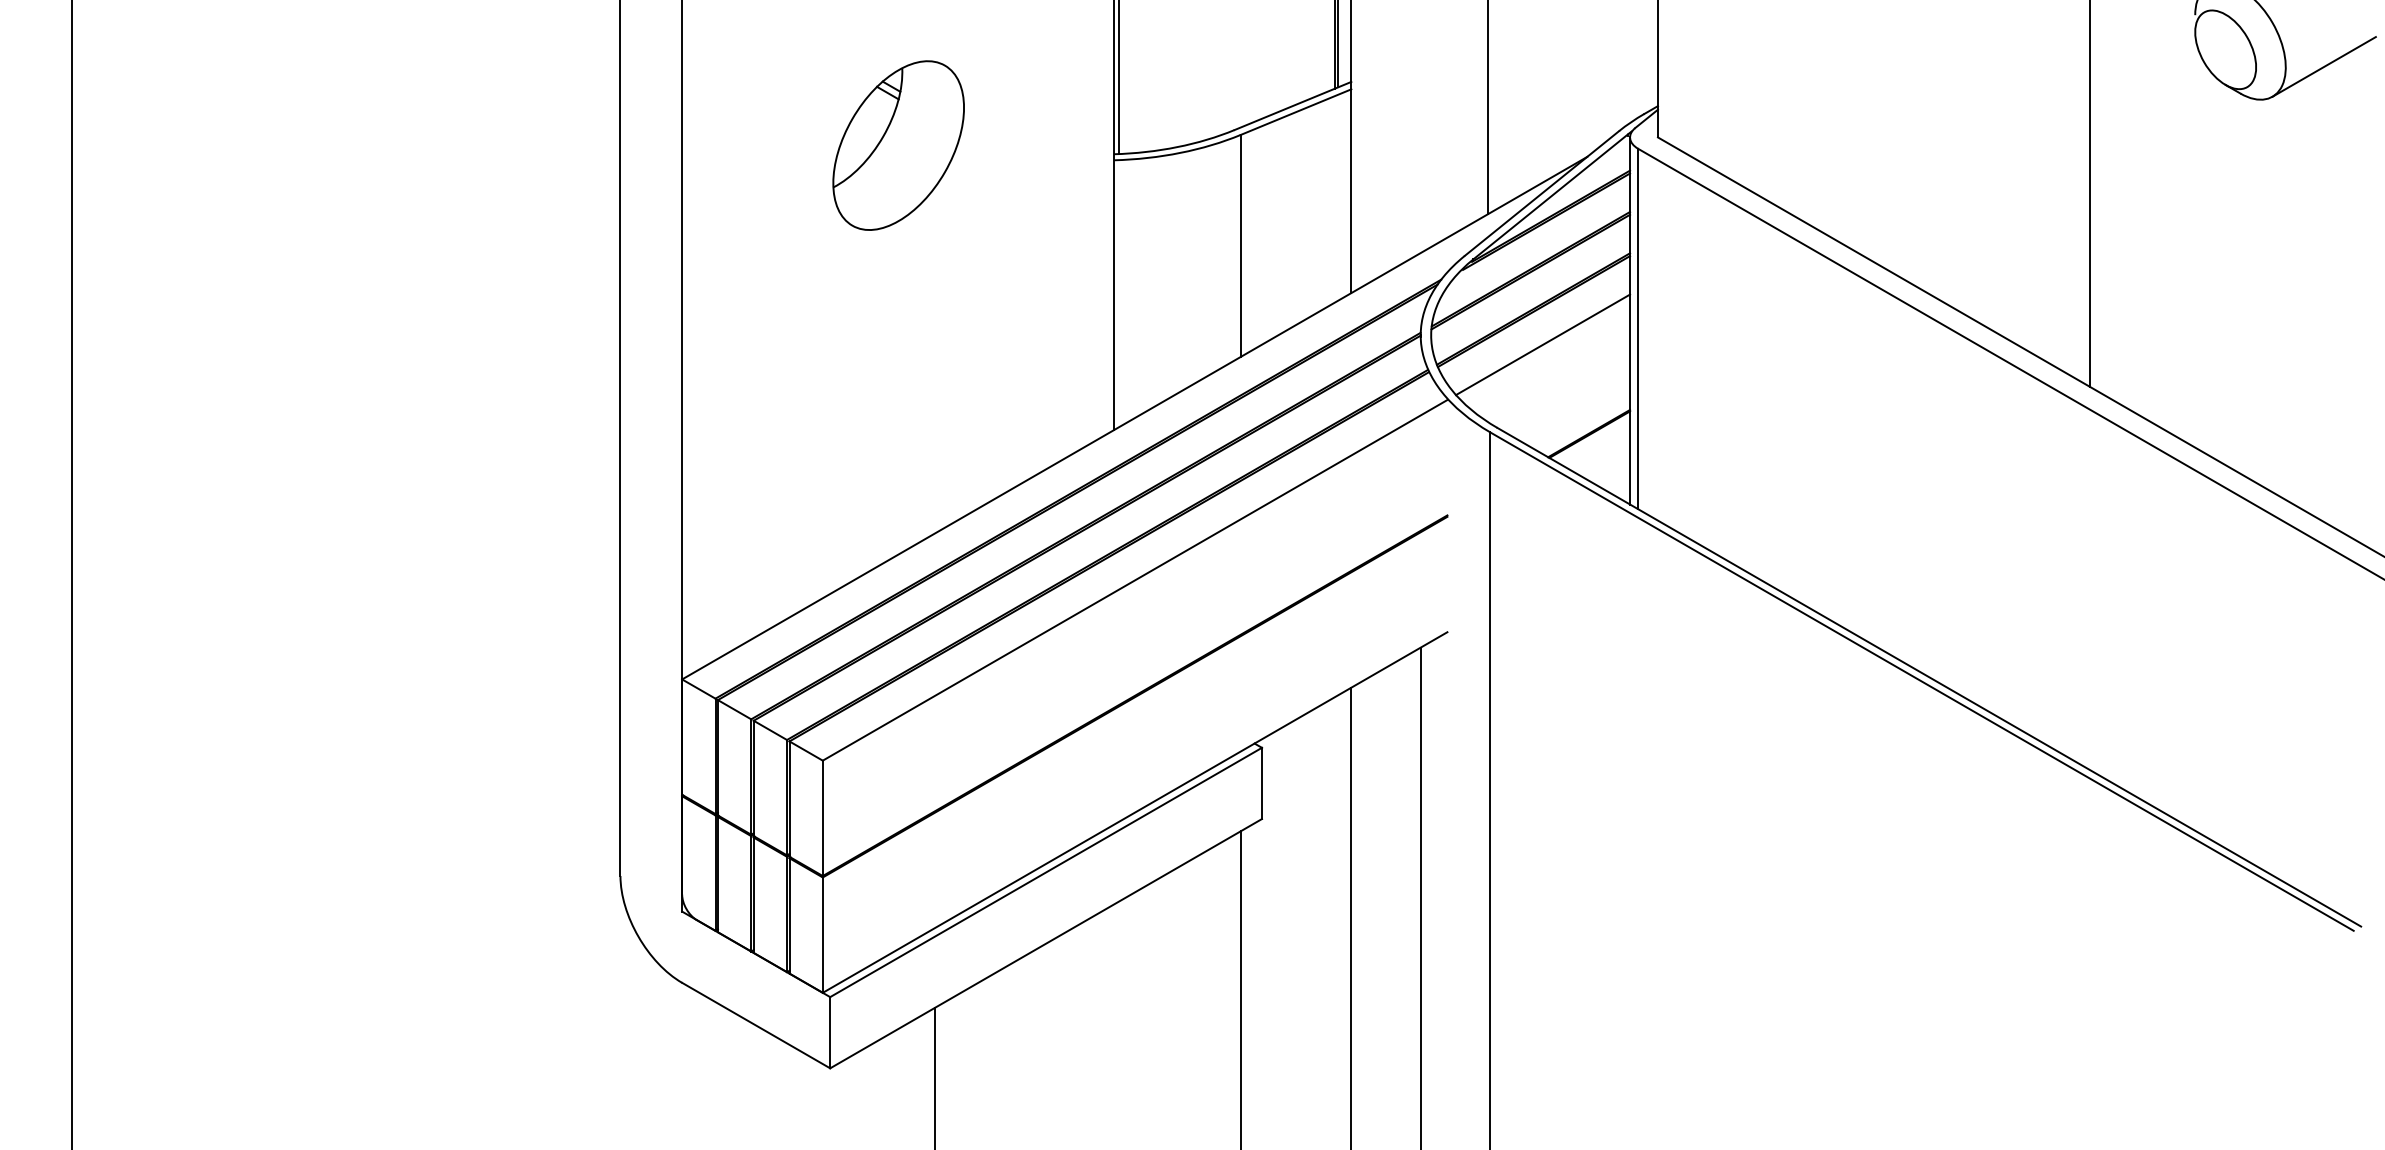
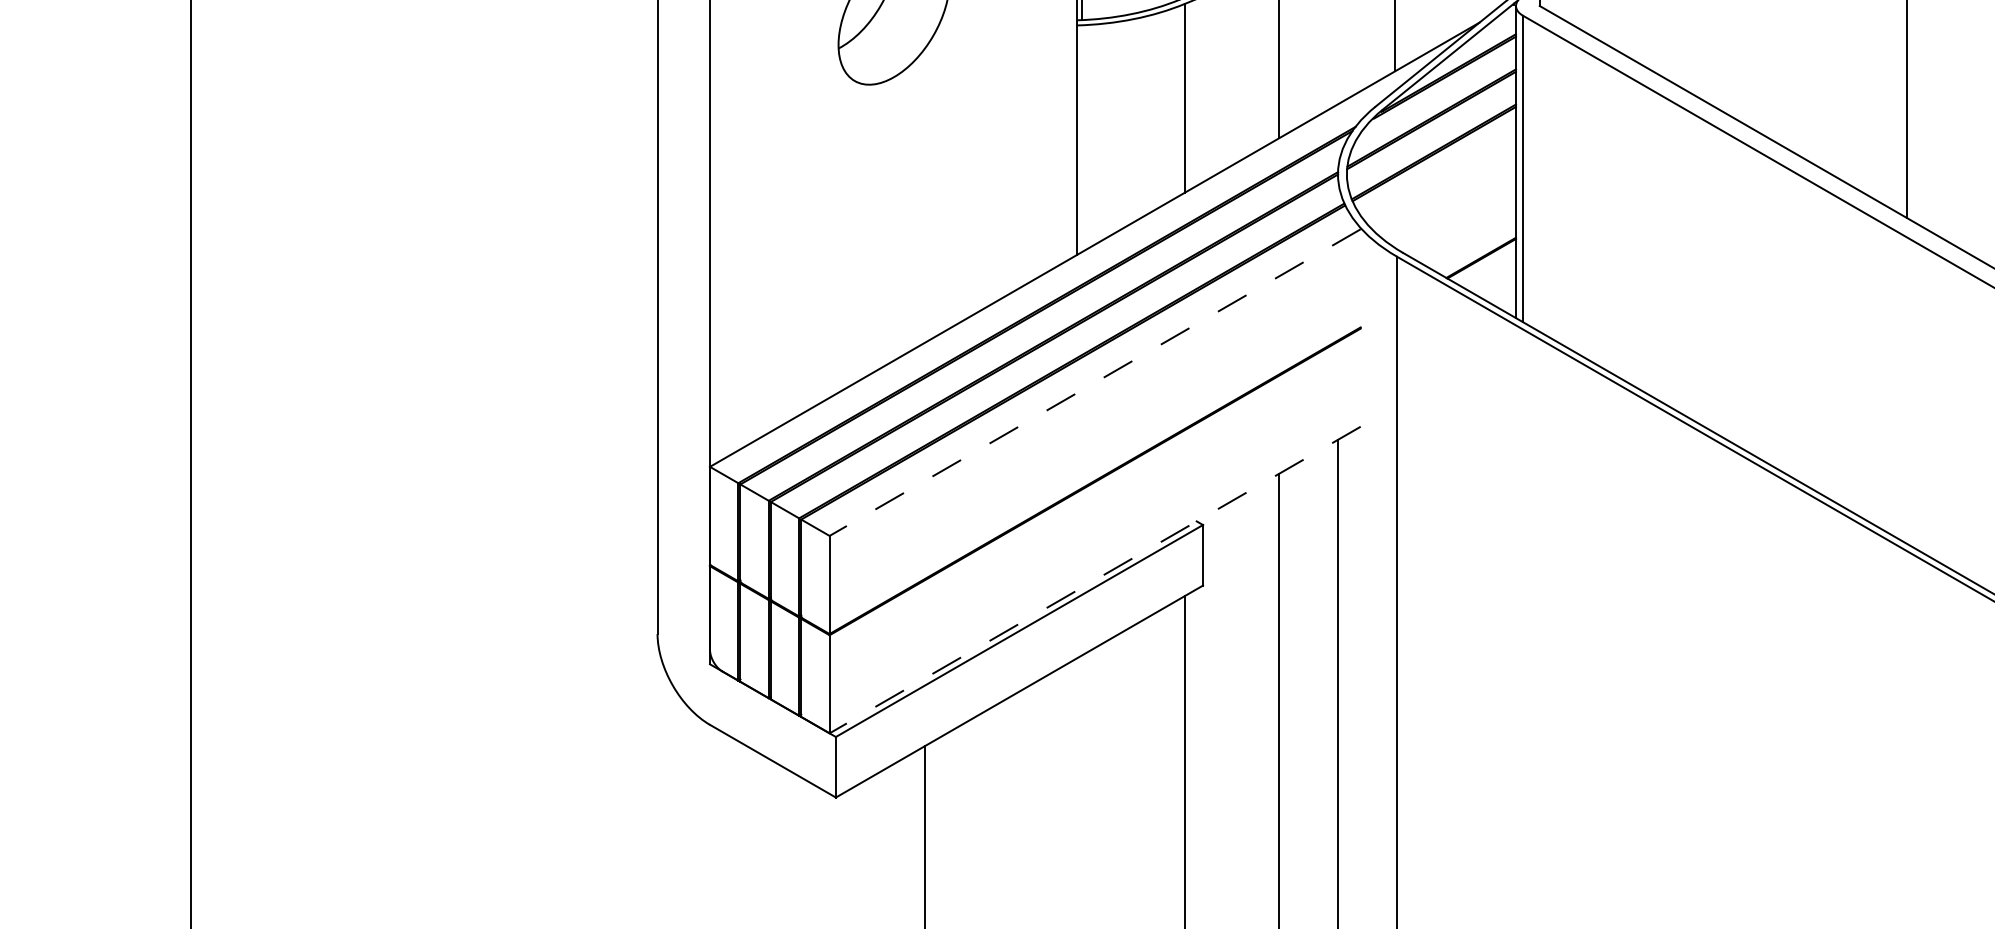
line: (1543, 344) -> (1442, 182), removed
line: (1135, 580) -> (1095, 382), solid -> dashed
line: (1135, 812) -> (1095, 580), solid -> dashed

